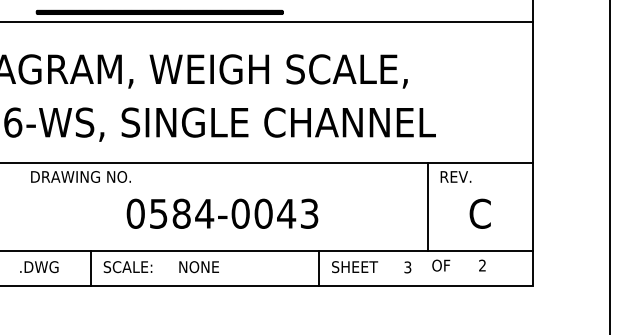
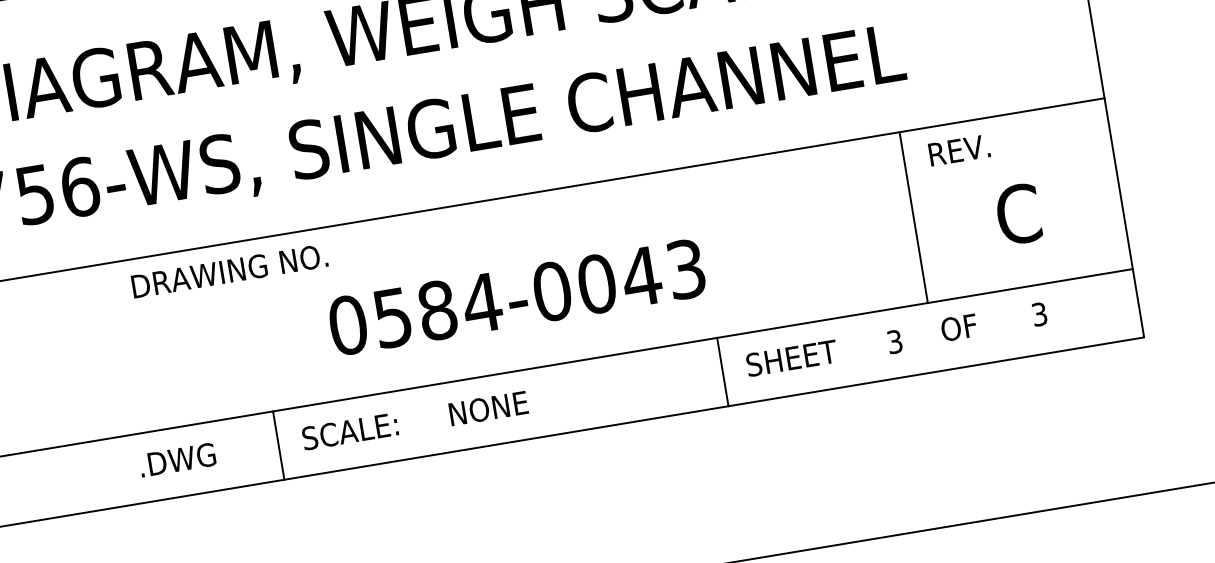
text: (482, 265) -> (1039, 314), 2 -> 3

